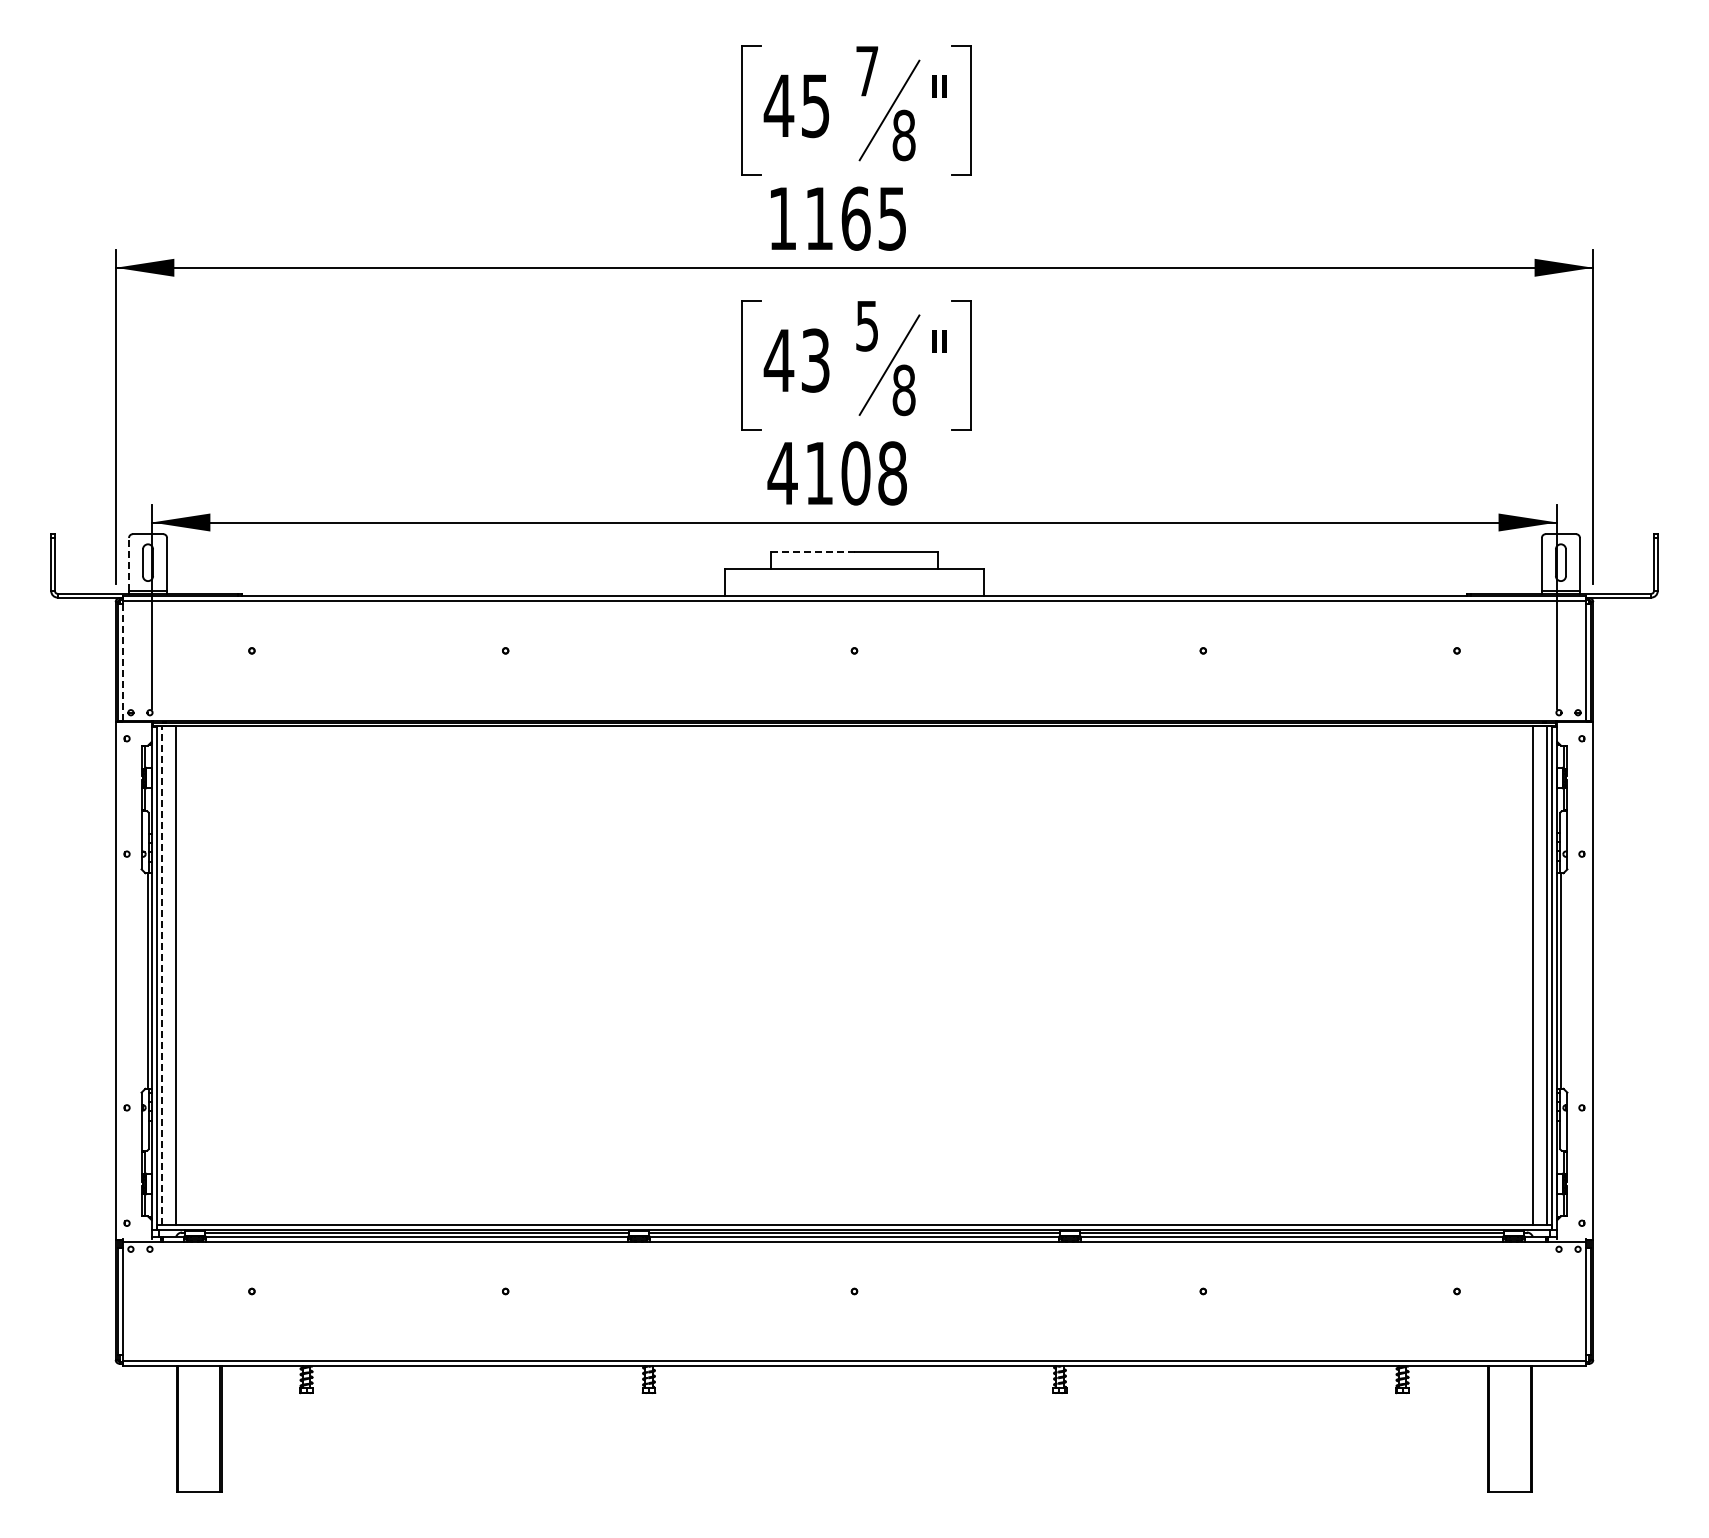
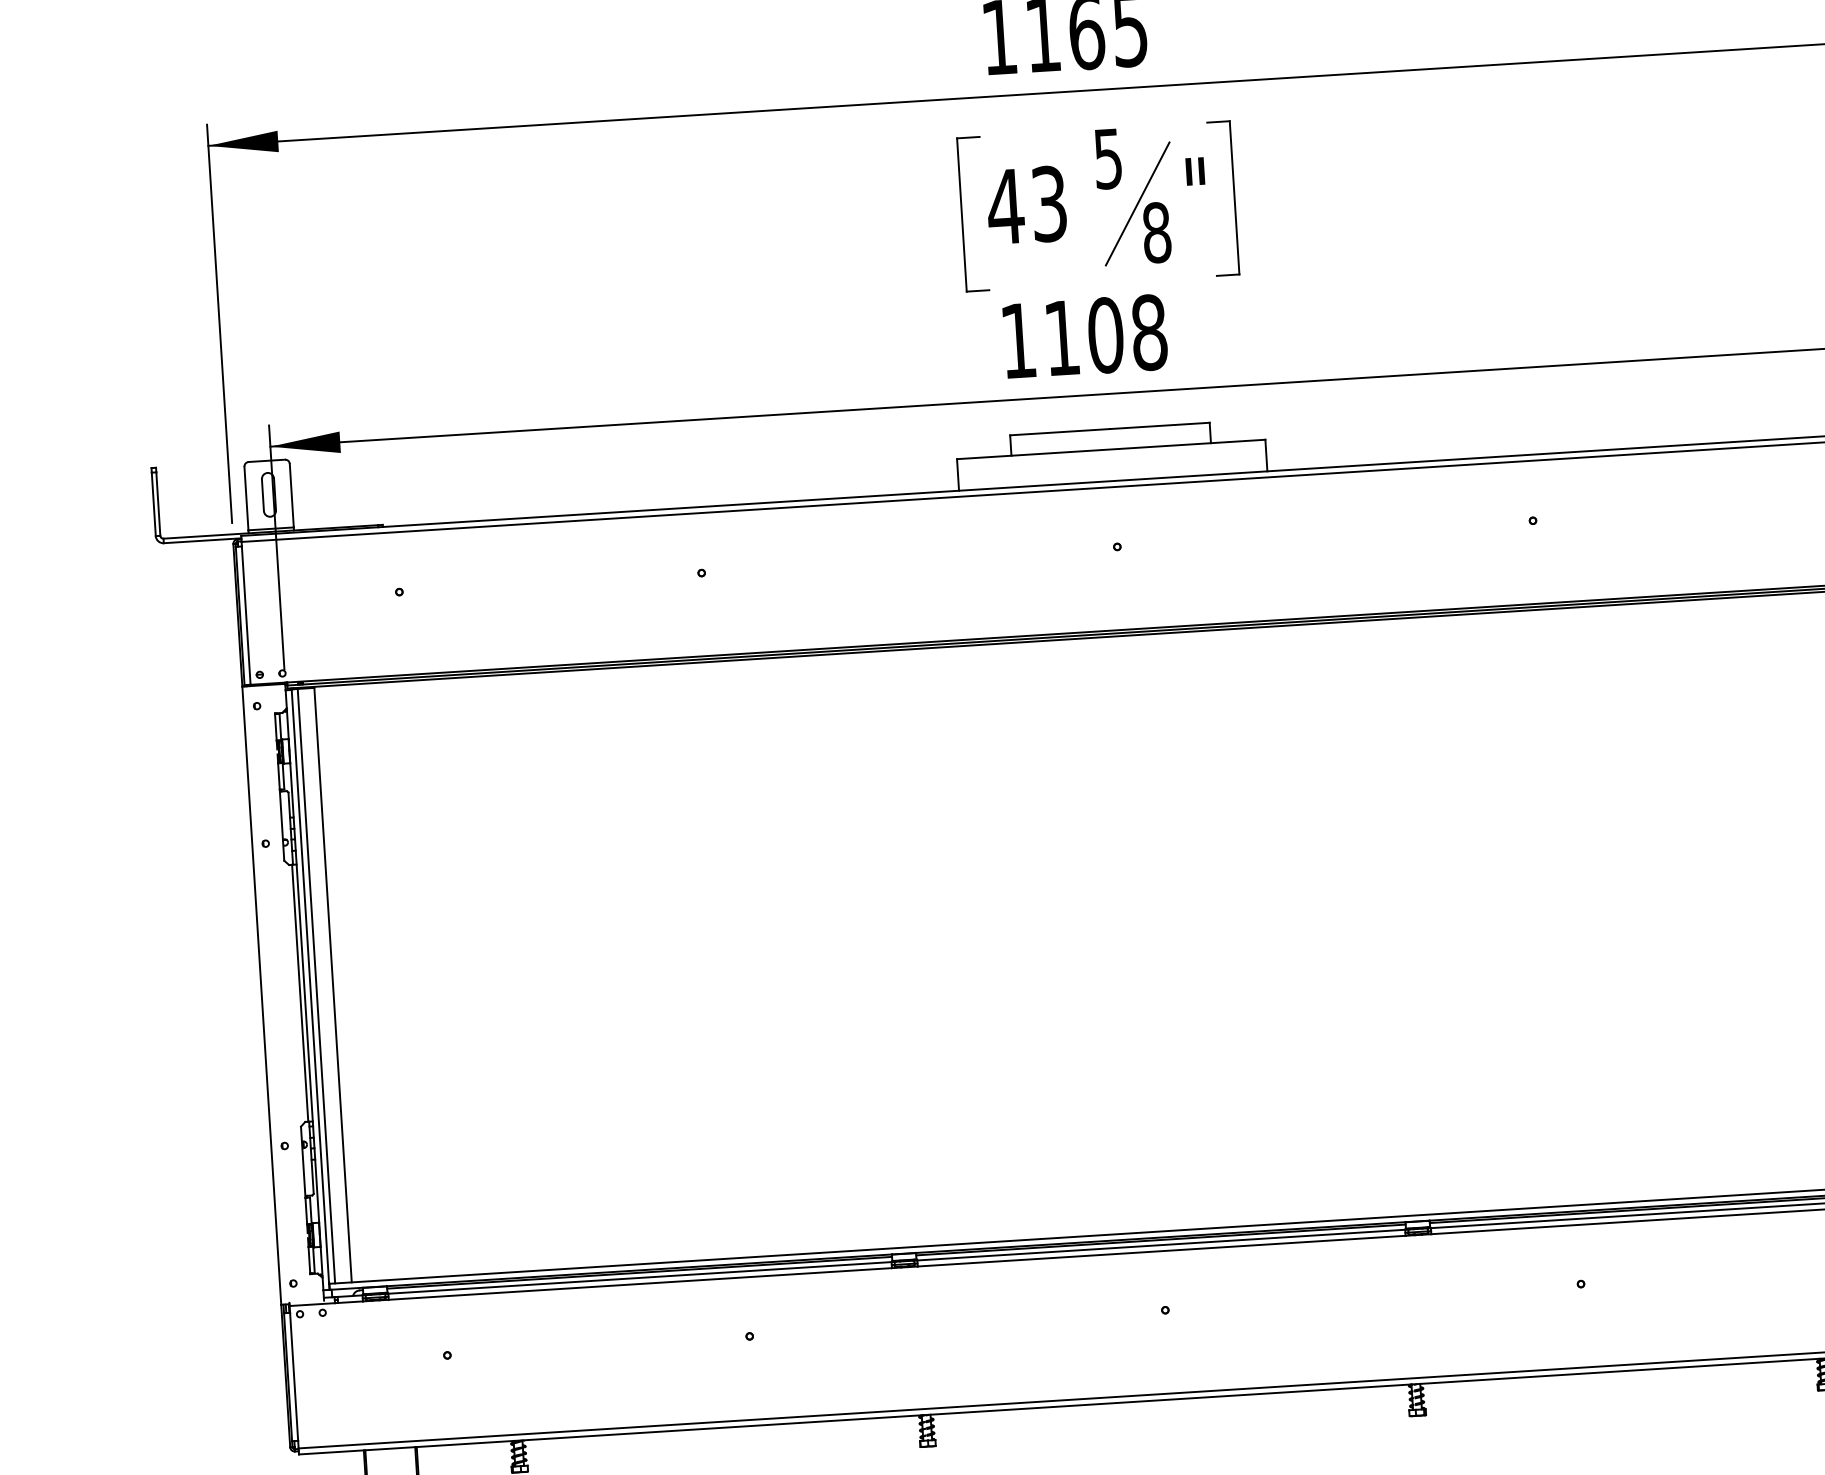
text: (782, 473) -> (1018, 340), 4108 -> 1108
line: (812, 551) -> (1059, 431), dashed -> solid
line: (129, 564) -> (247, 498), dashed -> solid
line: (122, 662) -> (246, 615), dashed -> solid
line: (161, 975) -> (315, 985), dashed -> solid

